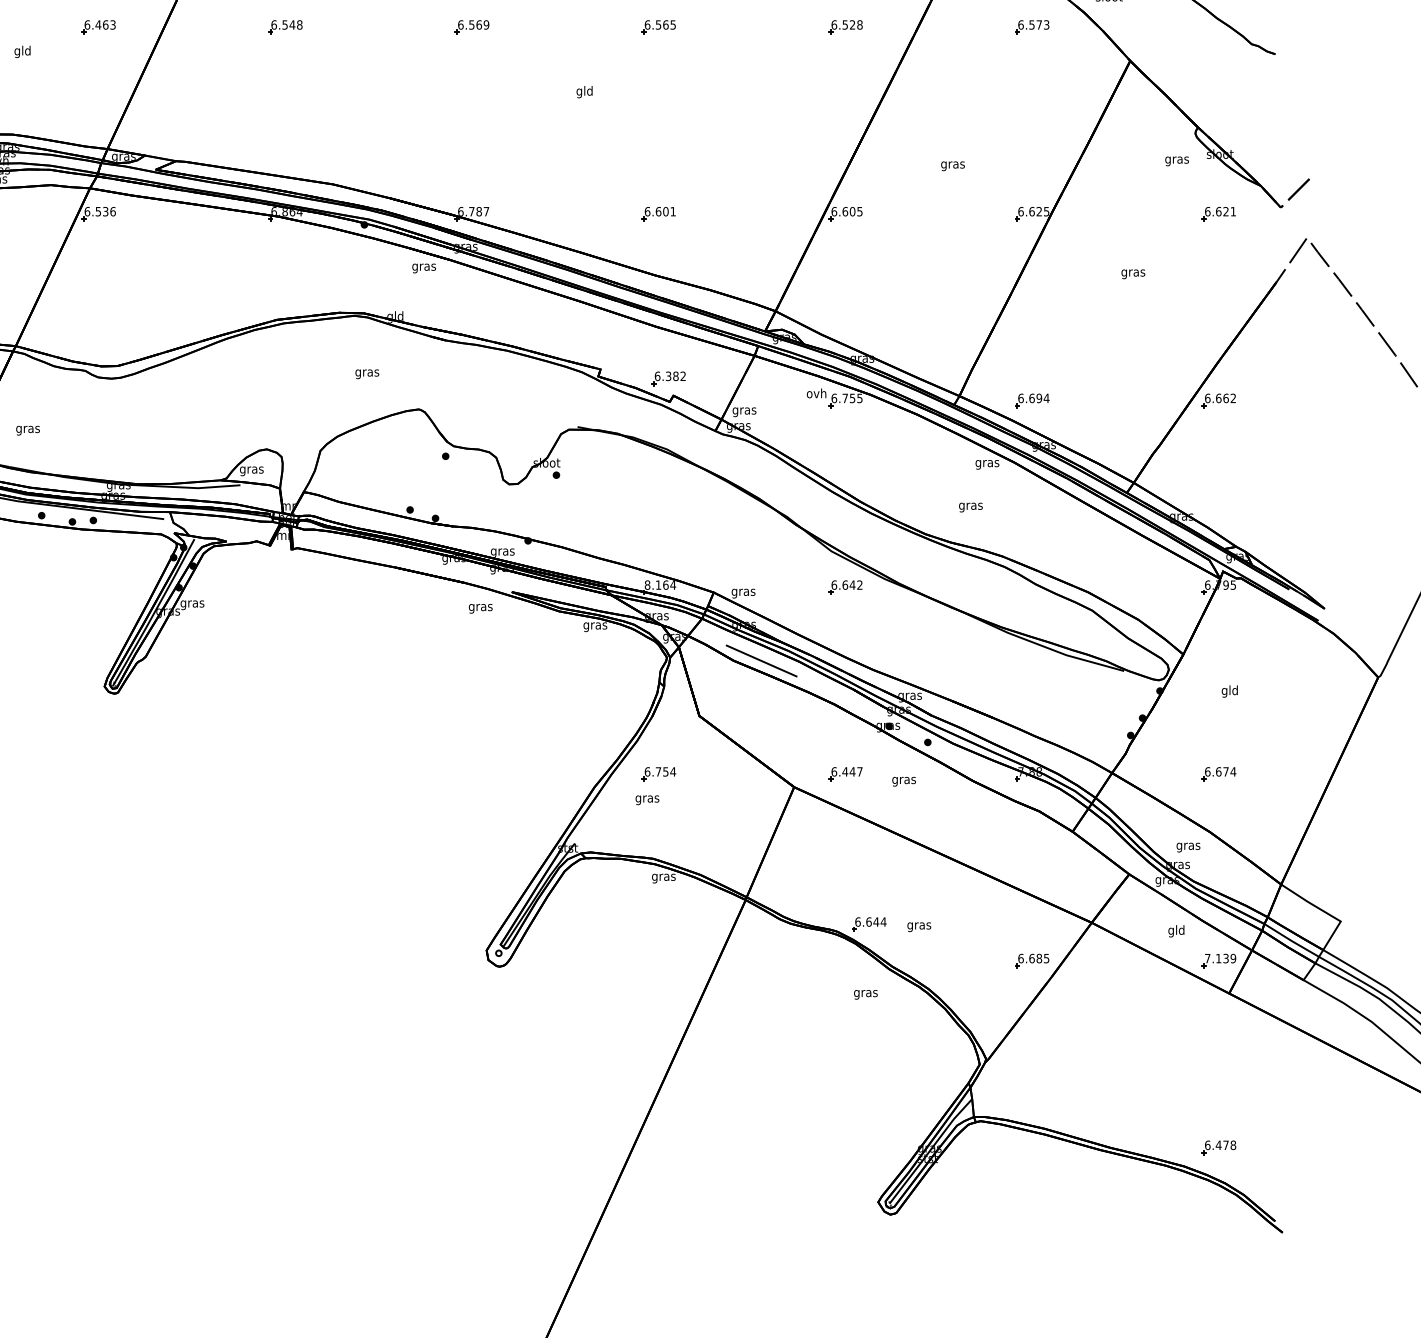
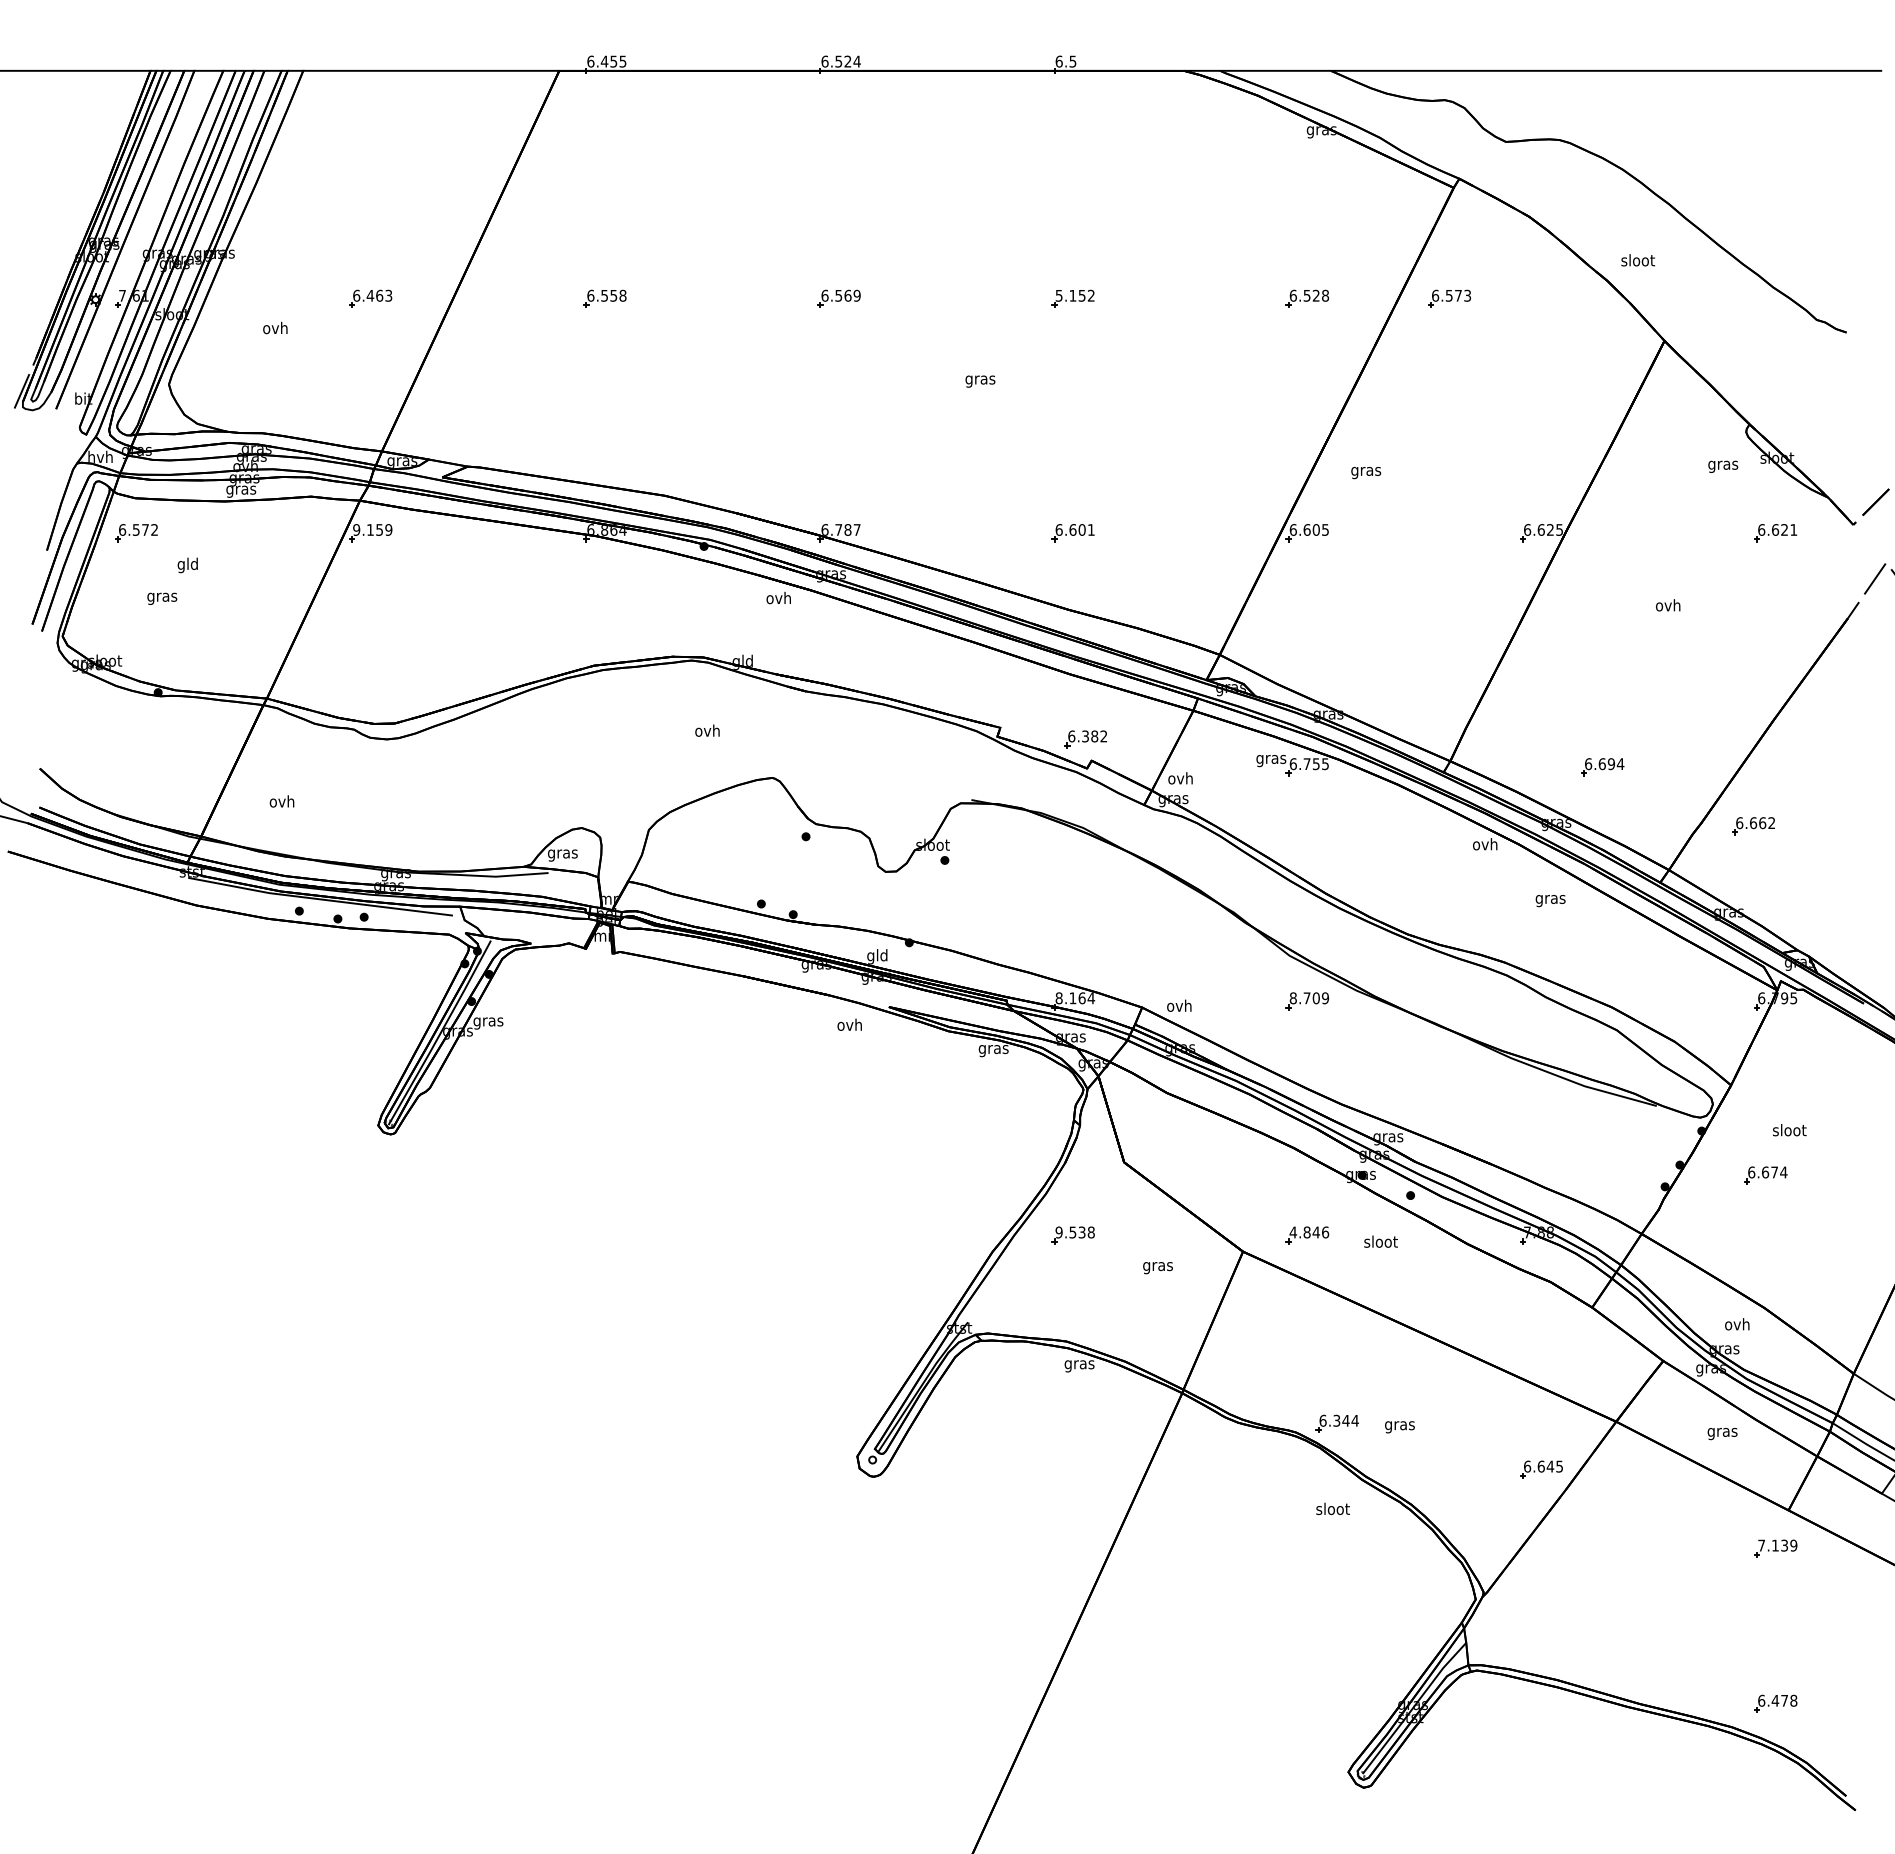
text: (292, 24) -> (613, 295), 6.548 -> 6.558
text: (659, 24) -> (1074, 295), 6.565 -> 5.152
part: (1032, 27) -> (1449, 298), moved
text: (22, 51) -> (275, 329), gld -> ovh
text: (584, 91) -> (980, 379), gld -> gras
text: (953, 166) -> (1366, 473), moved
text: (100, 211) -> (372, 529), 6.536 -> 9.159
text: (423, 267) -> (778, 599), gras -> ovh
text: (1133, 272) -> (1668, 606), gras -> ovh
text: (367, 372) -> (707, 731), gras -> ovh
text: (816, 394) -> (1271, 759), ovh -> gras
part: (1032, 401) -> (1602, 767), moved
part: (1218, 401) -> (1753, 826), moved
text: (744, 410) -> (1180, 779), gras -> ovh
text: (28, 429) -> (282, 802), gras -> ovh
text: (987, 463) -> (1485, 845), gras -> ovh
text: (970, 507) -> (1550, 901), moved
text: (502, 551) -> (877, 956), gras -> gld
text: (847, 585) -> (1309, 998), 6.642 -> 8.709
text: (743, 592) -> (1179, 1007), gras -> ovh
text: (480, 607) -> (849, 1026), gras -> ovh
line: (761, 661) -> (1201, 1093), removed
text: (1229, 691) -> (1789, 1131), gld -> sloot
text: (659, 771) -> (1074, 1232), 6.754 -> 9.538
text: (847, 771) -> (1309, 1232), 6.447 -> 4.846
part: (1218, 774) -> (1765, 1175), moved
text: (903, 779) -> (1380, 1242), gras -> sloot
text: (647, 800) -> (1157, 1268), moved
text: (1188, 846) -> (1737, 1325), gras -> ovh
text: (868, 921) -> (1336, 1420), 6.644 -> 6.344
text: (1176, 931) -> (1722, 1432), gld -> gras
text: (1039, 958) -> (1550, 1466), 6.685 -> 6.645
part: (1218, 960) -> (1775, 1548), moved
text: (865, 993) -> (1332, 1510), gras -> sloot

